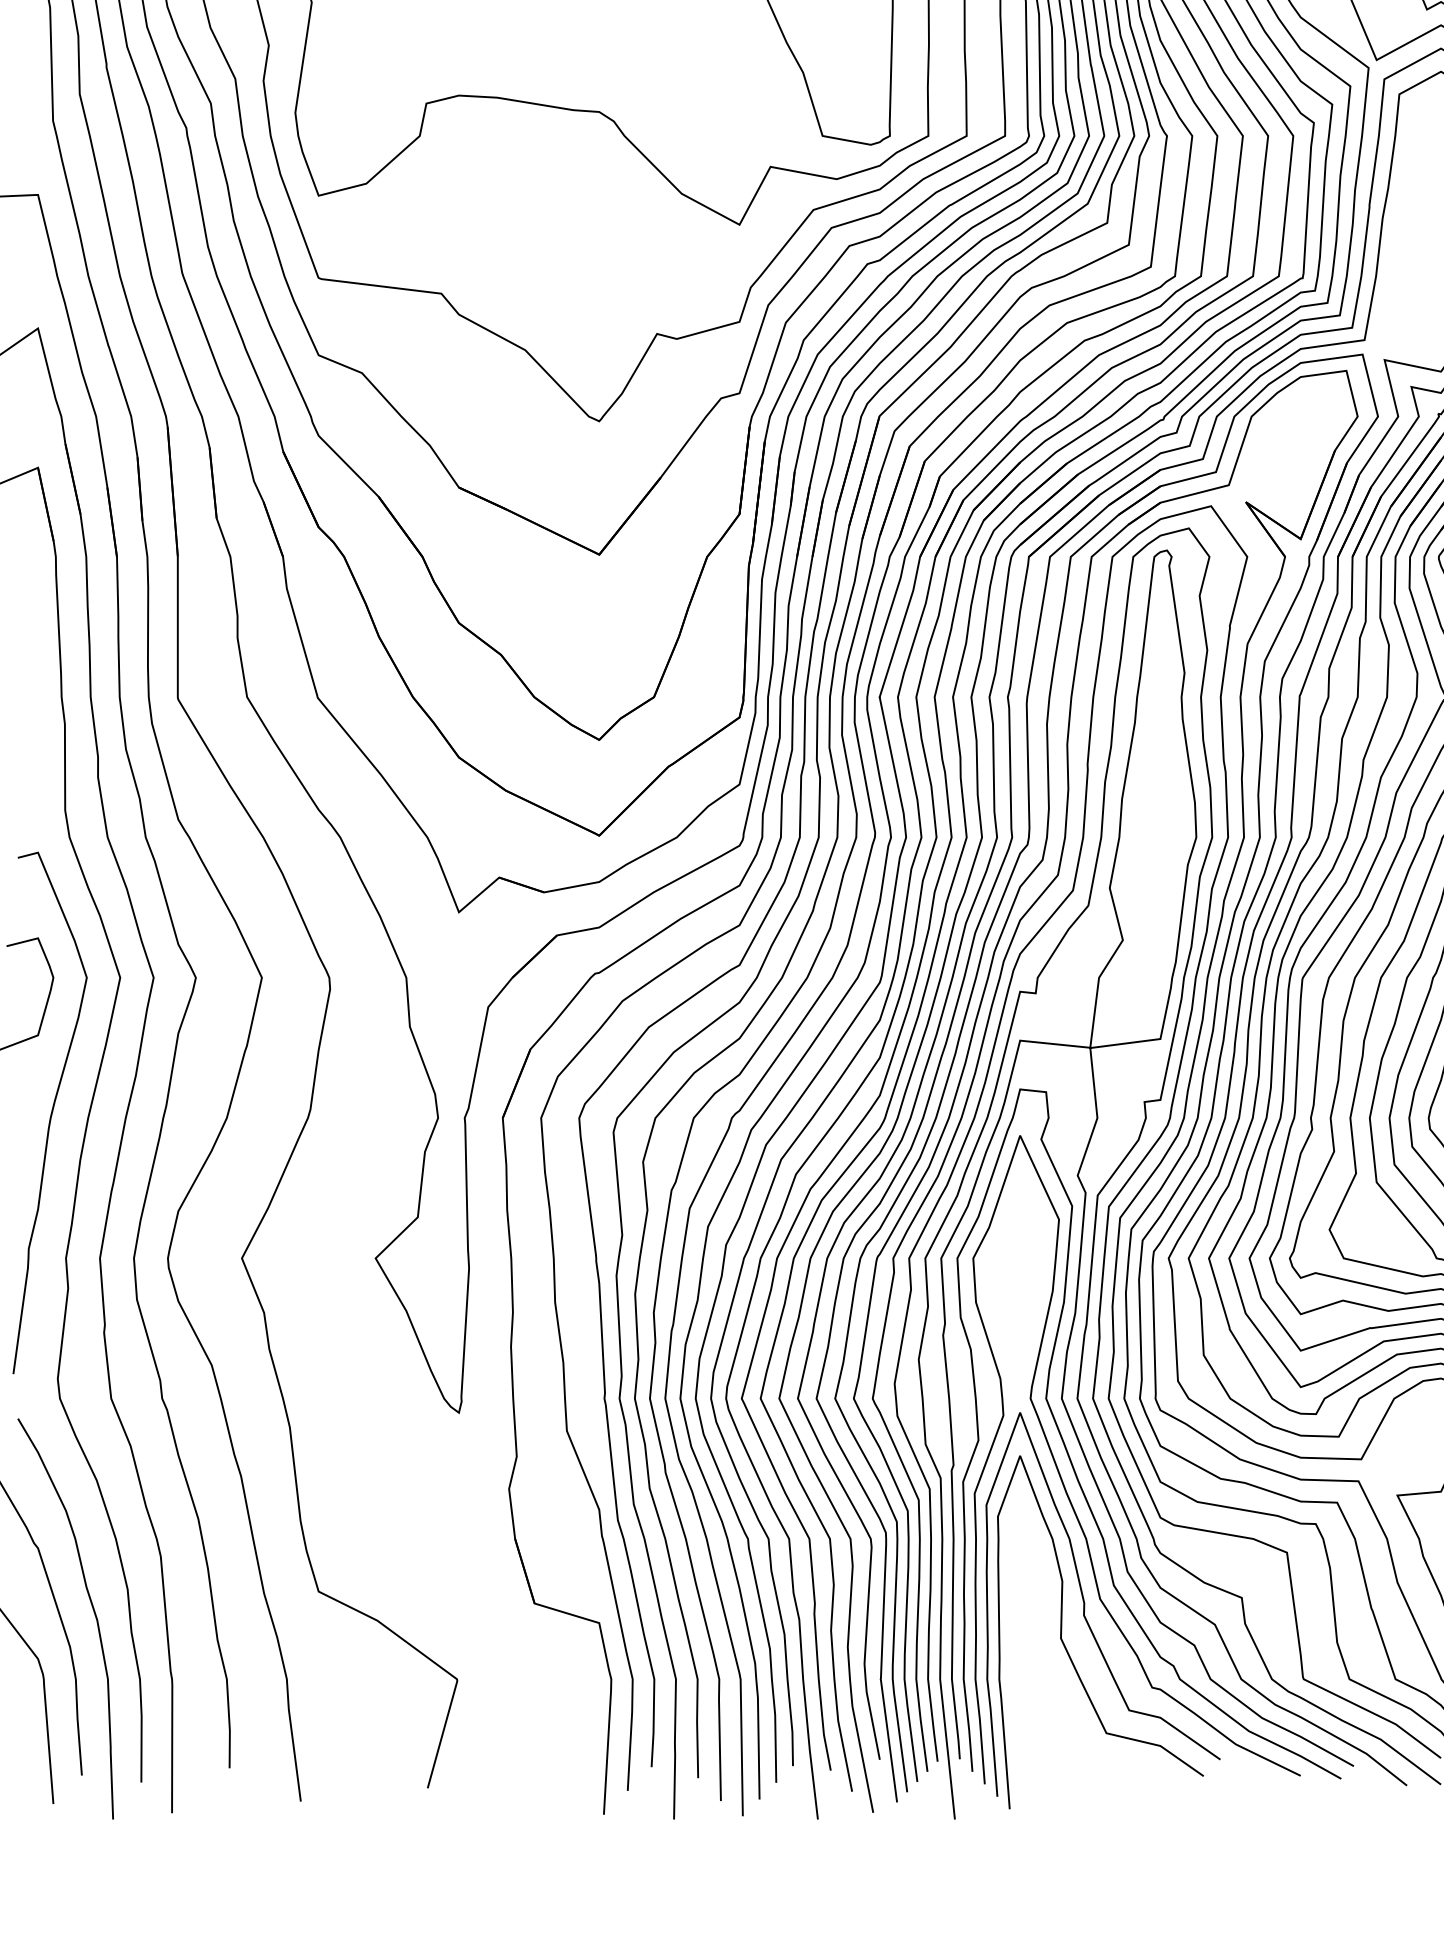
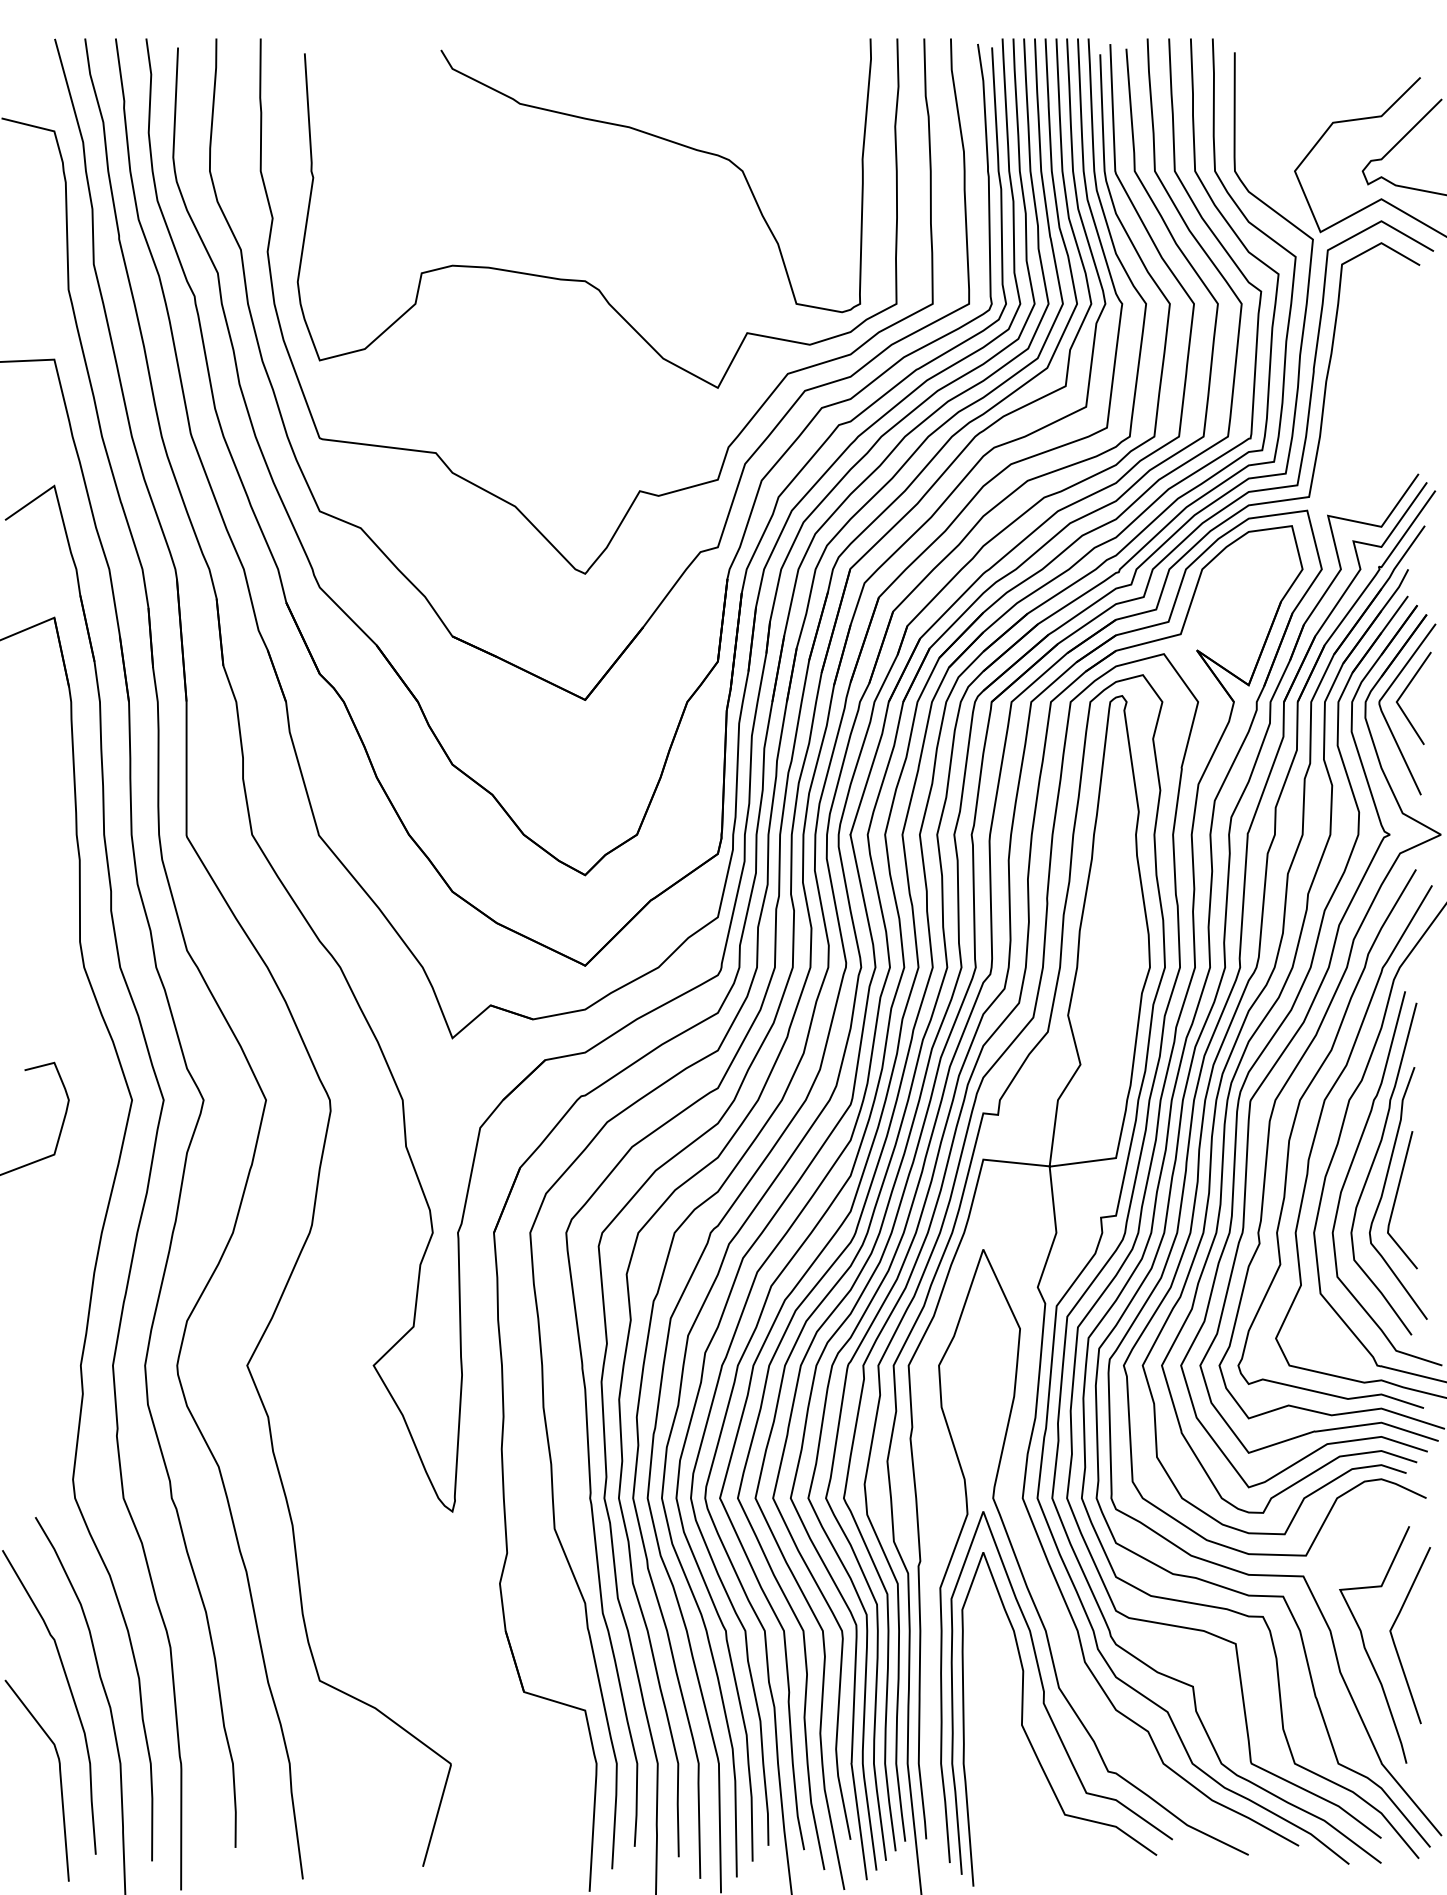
curve: (50, 1112) -> (66, 1227), removed
curve: (1074, 1466) -> (1034, 1562), removed

